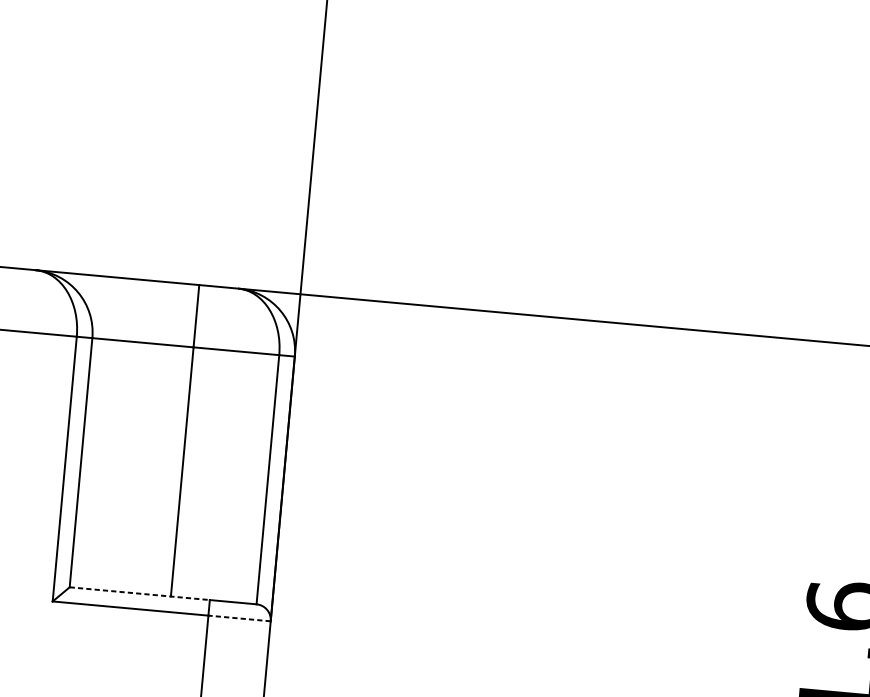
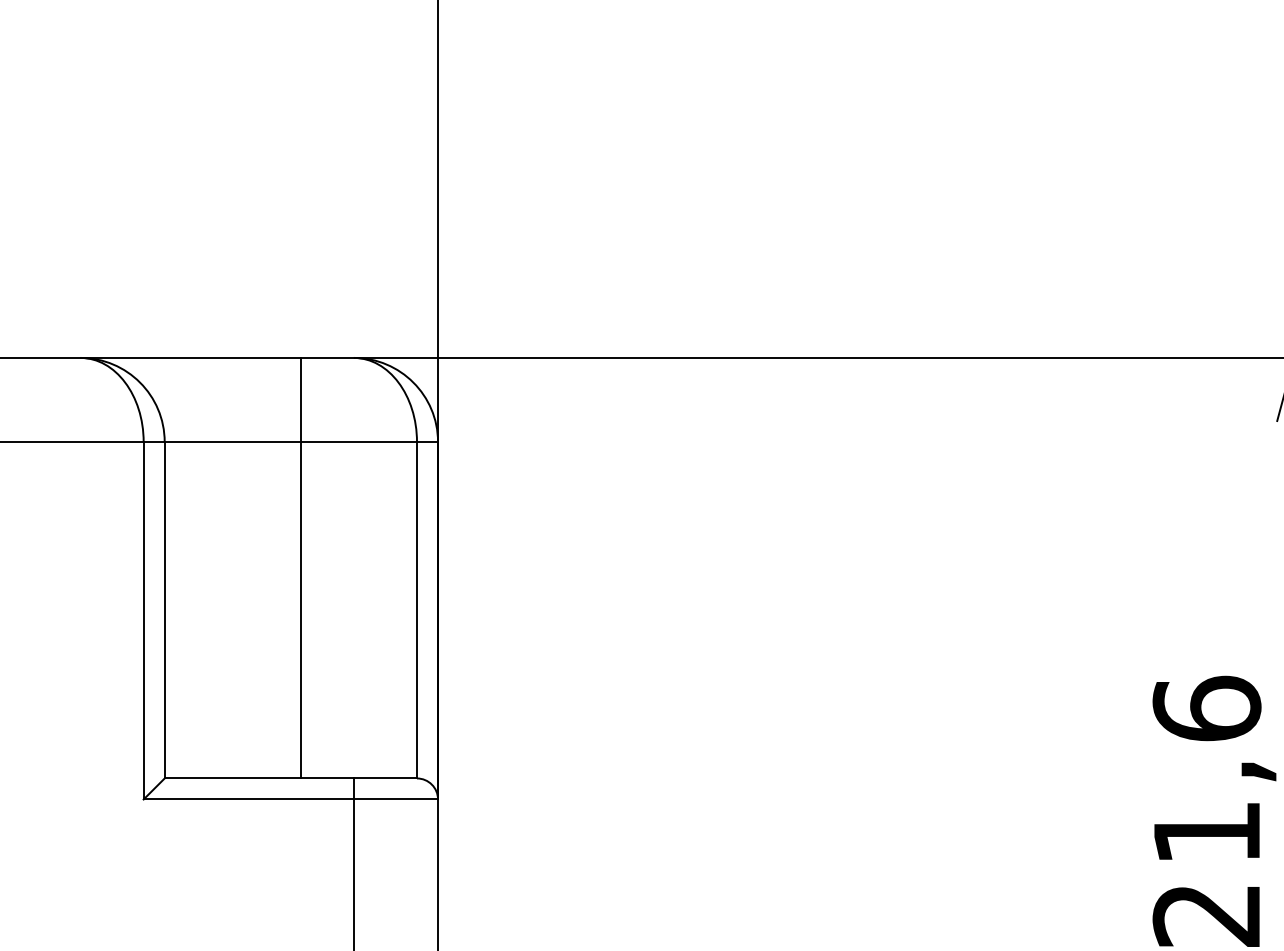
line: (139, 593) -> (259, 778), dashed -> solid
line: (239, 618) -> (395, 799), dashed -> solid

